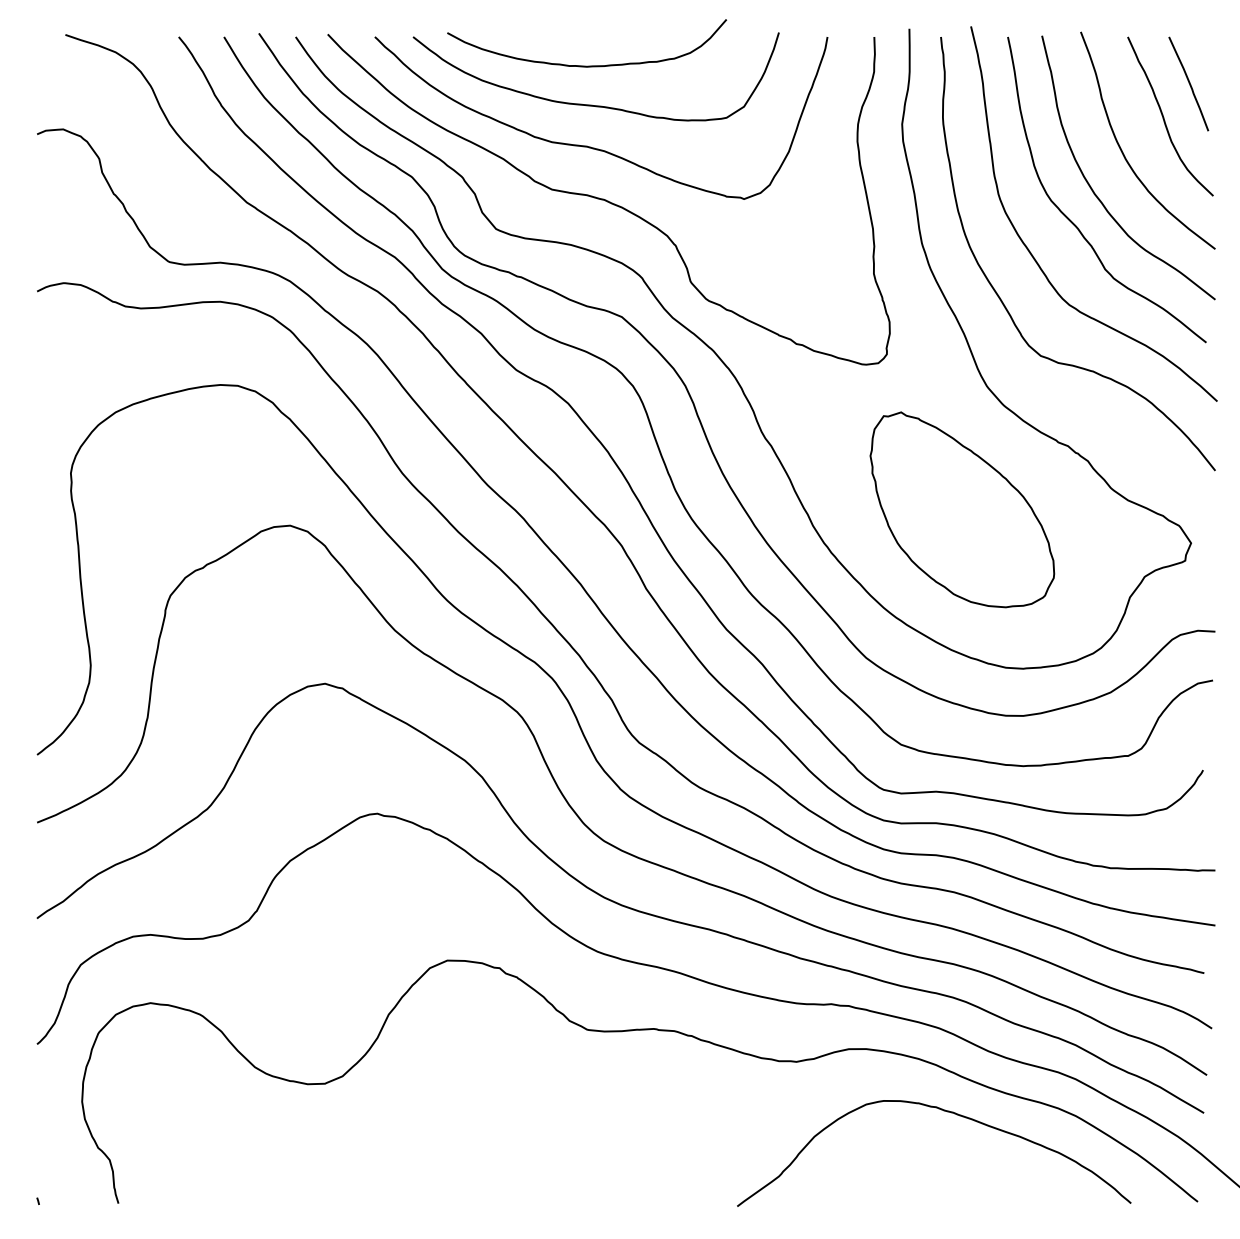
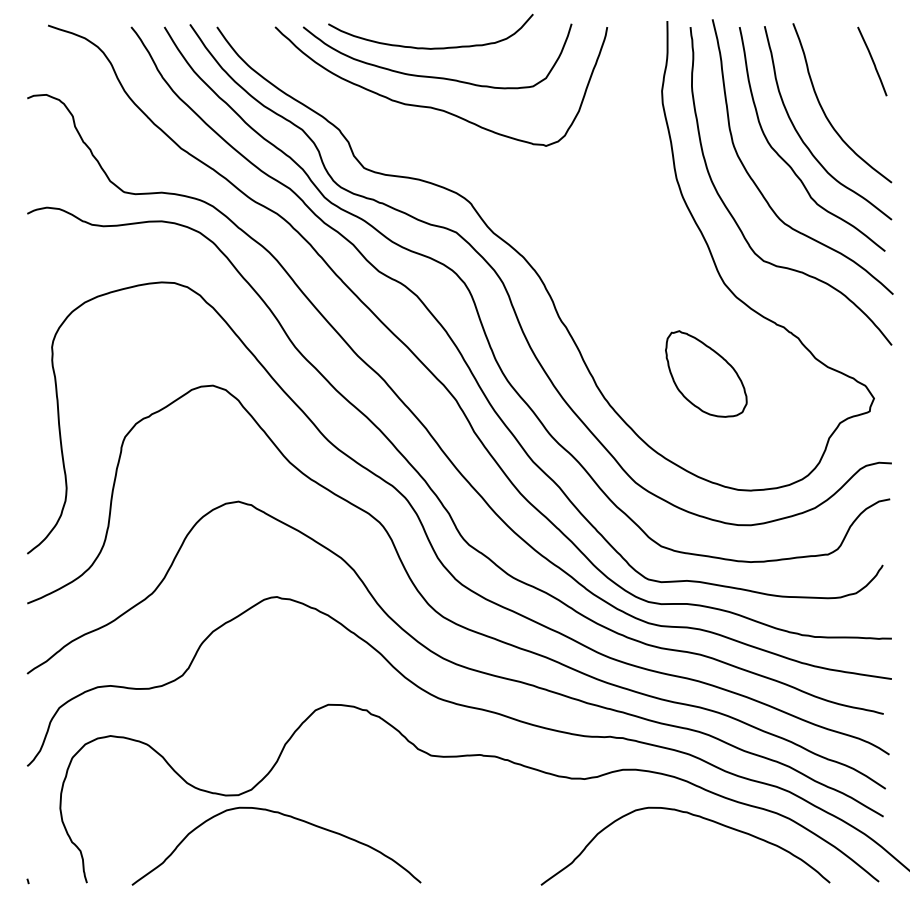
curve: (1164, 116) -> (854, 85), removed
curve: (607, 199) -> (445, 146), removed
part: (962, 509) -> (706, 373), size x0.6
curve: (389, 1112) -> (285, 816), added

